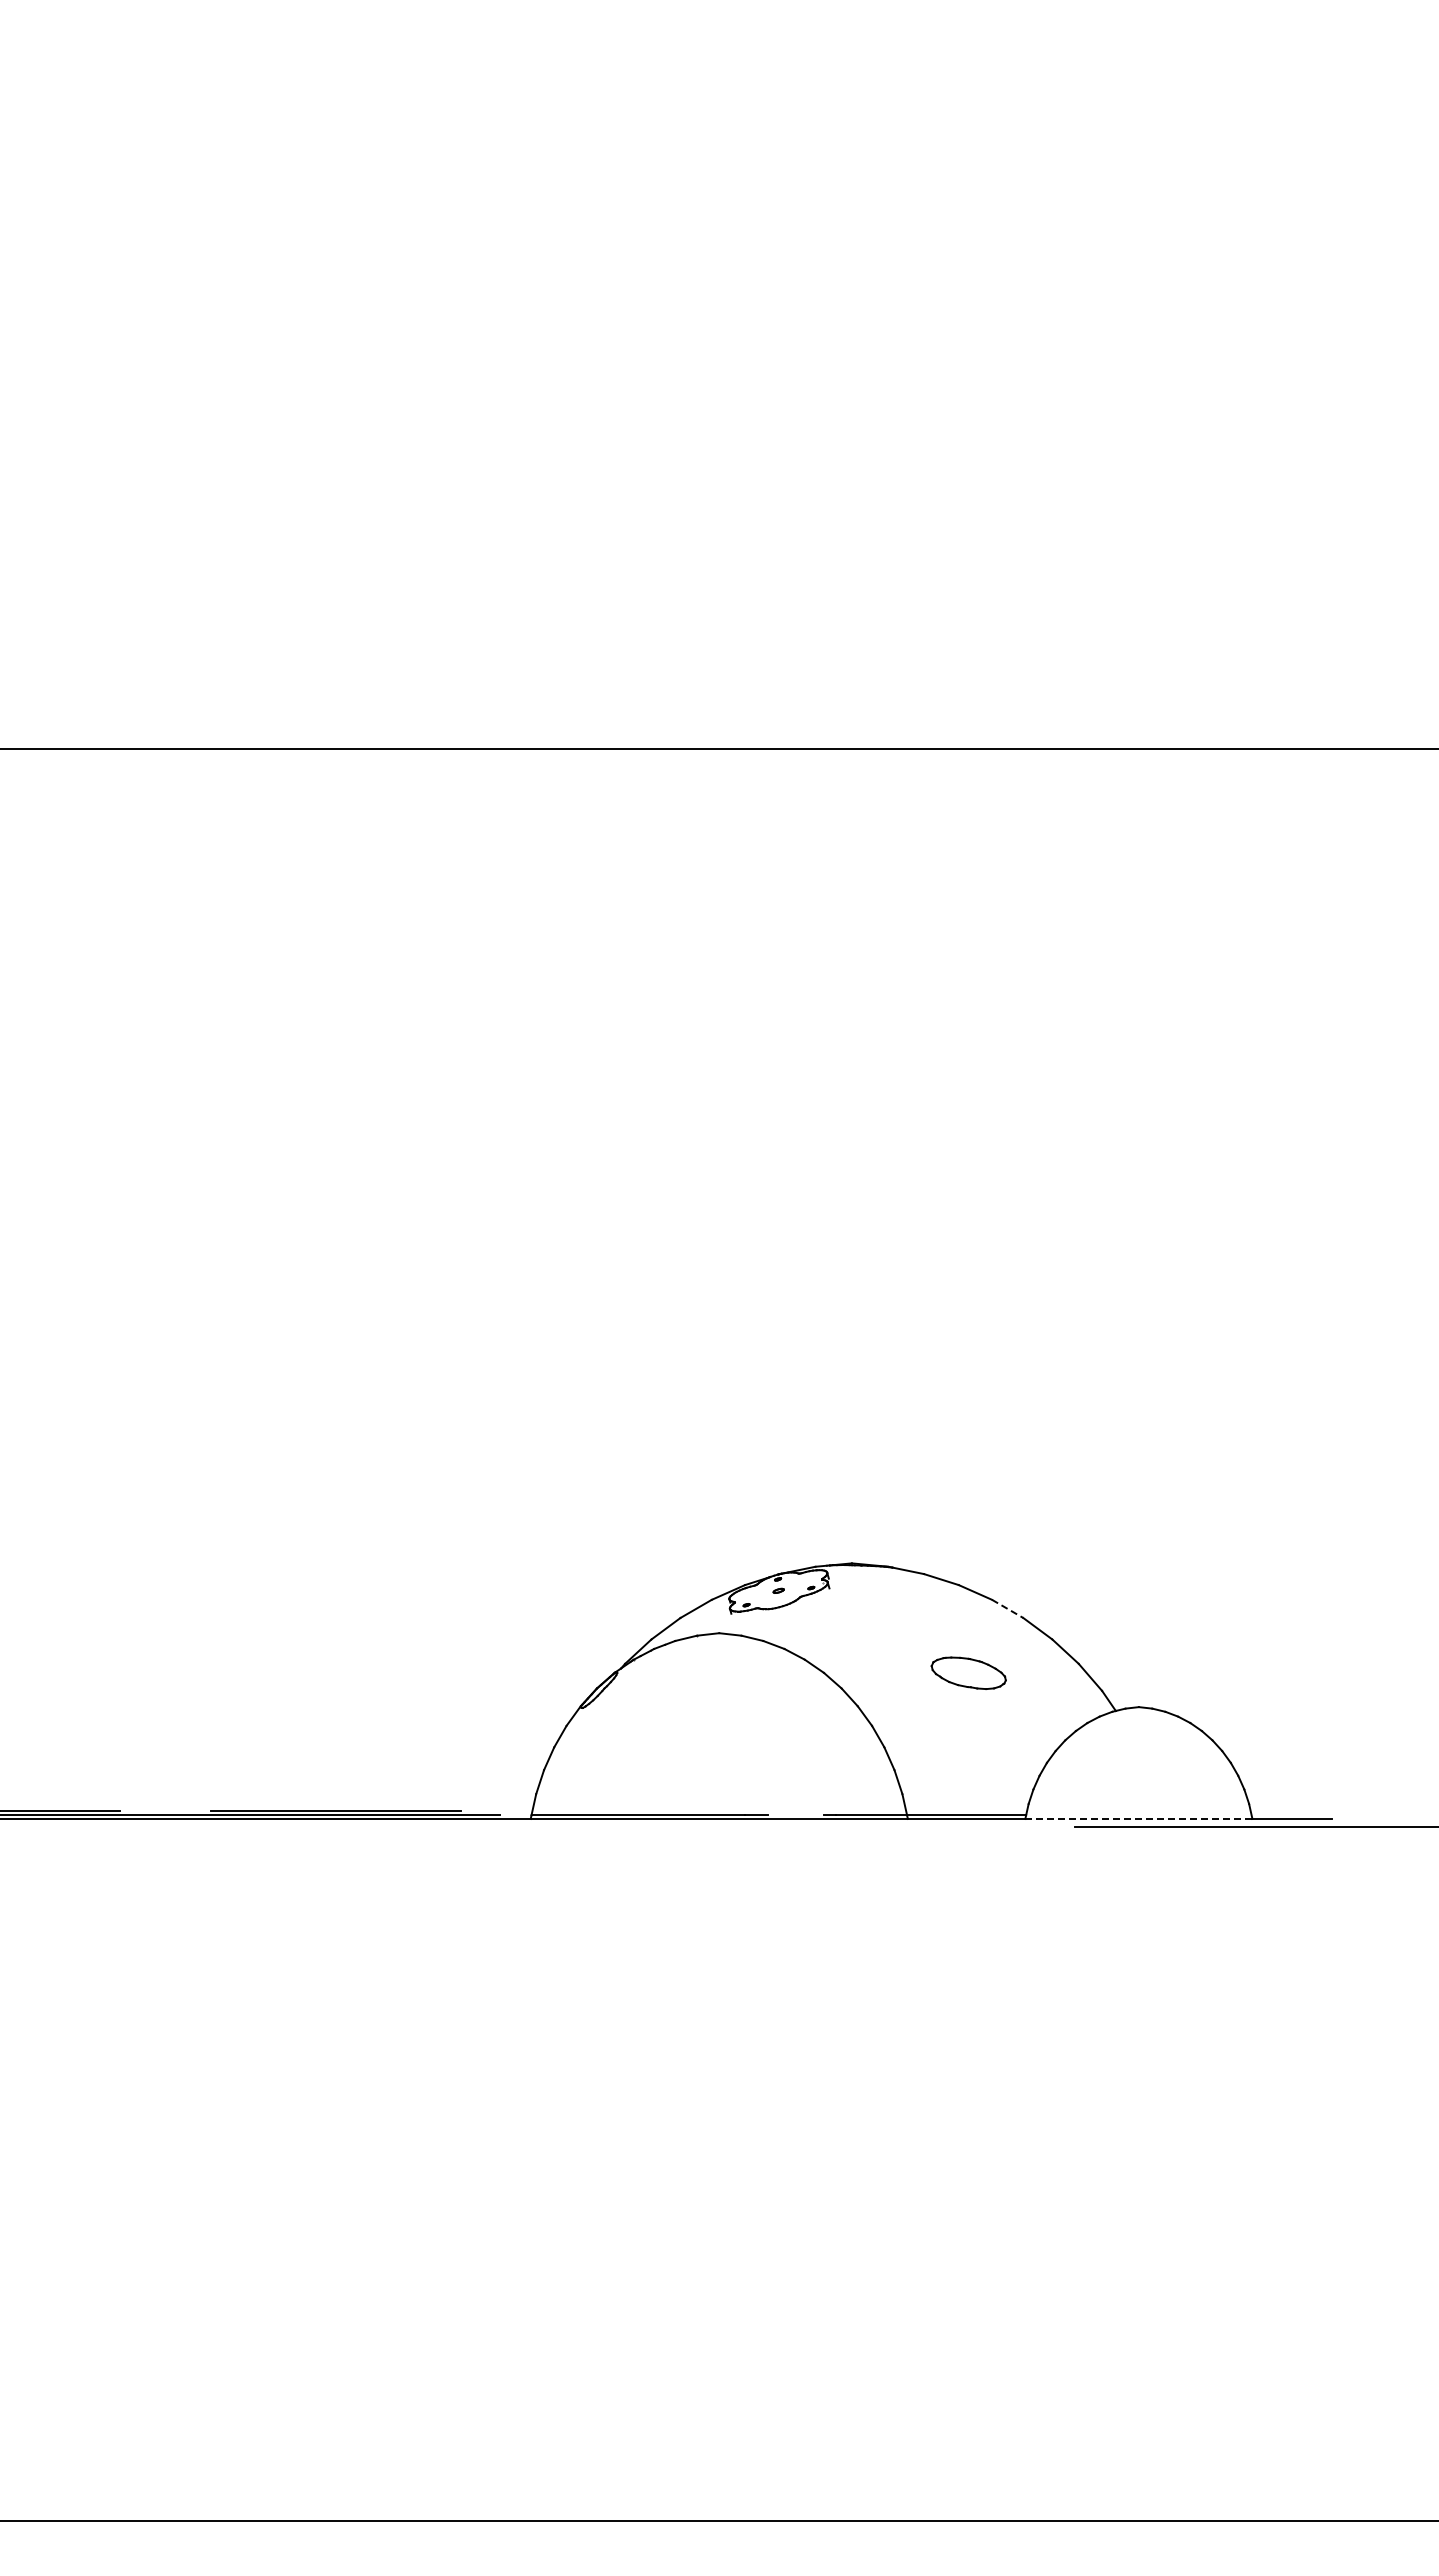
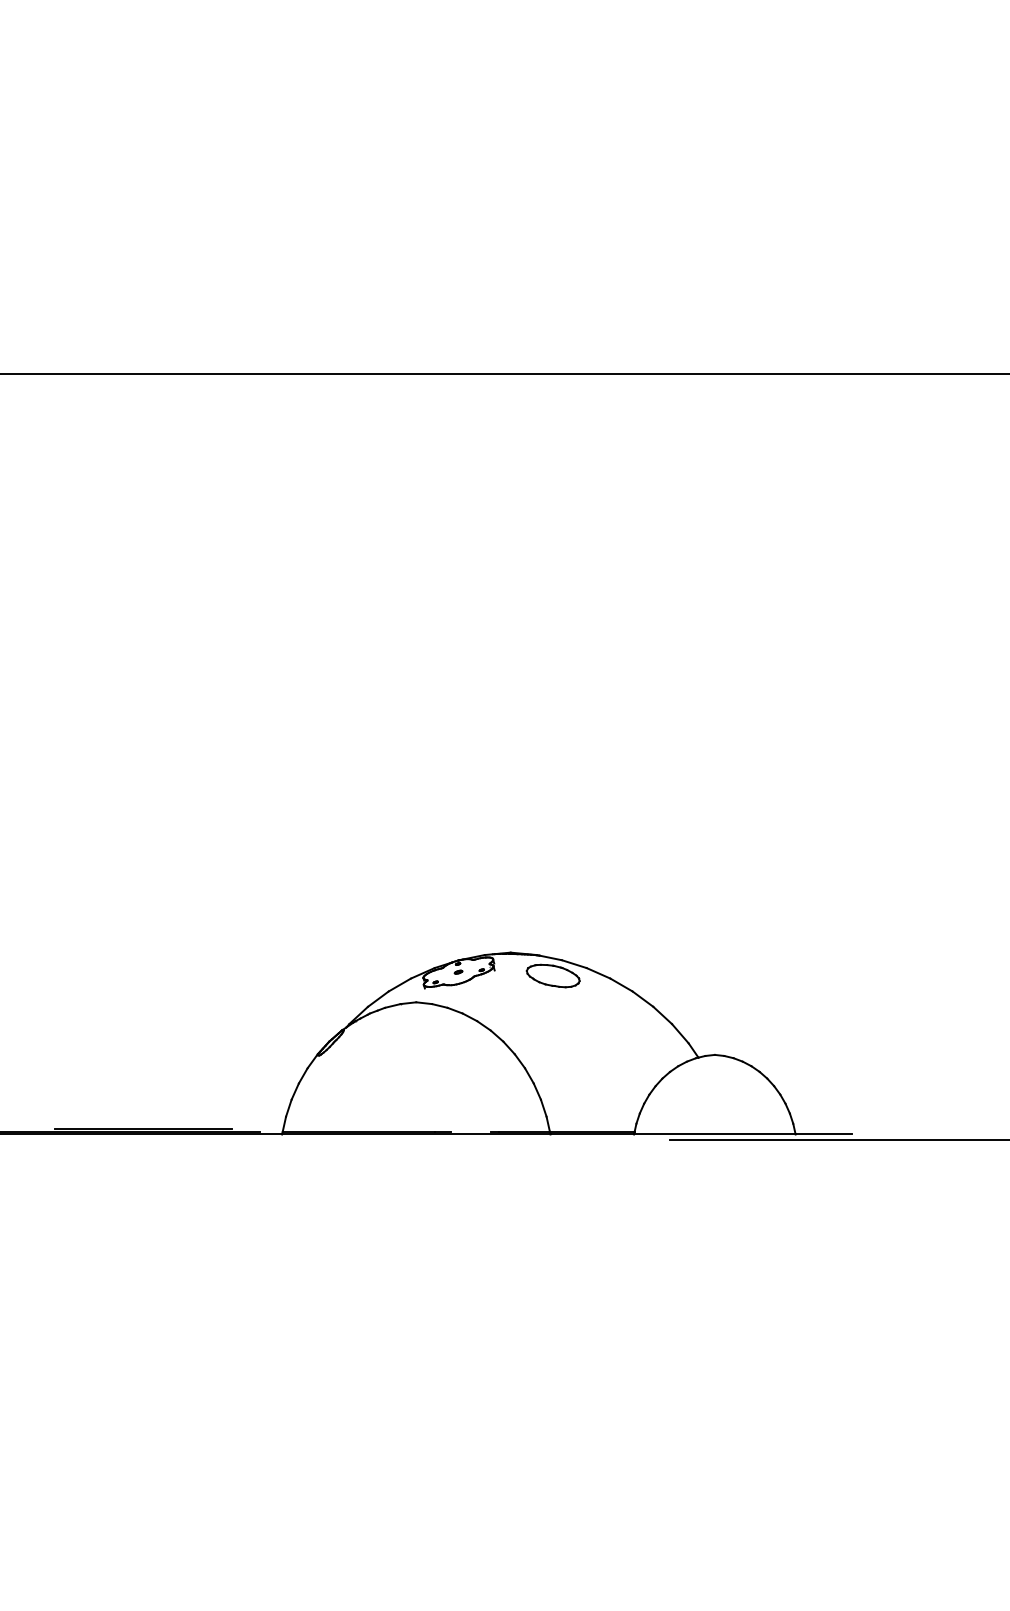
line: (1008, 1609) -> (622, 985), dashed -> solid
part: (968, 1672) -> (553, 975), moved
line: (1138, 1818) -> (714, 1134), dashed -> solid

